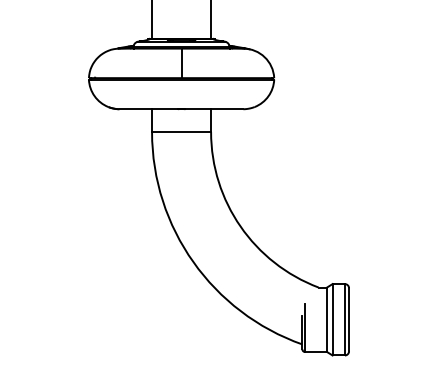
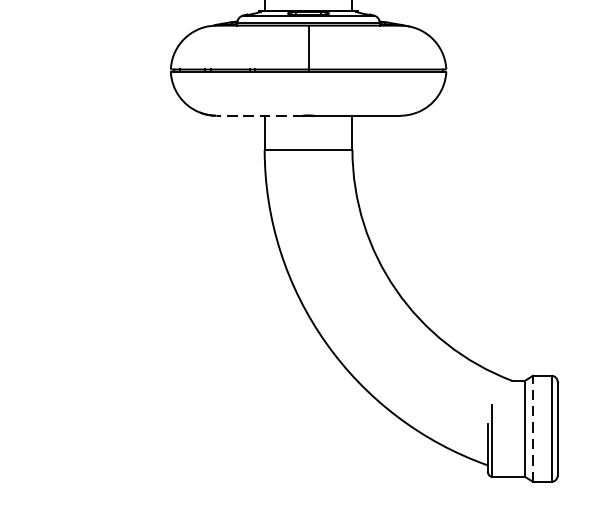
line: (148, 109) -> (259, 116), solid -> dashed
line: (332, 319) -> (532, 428), solid -> dashed

